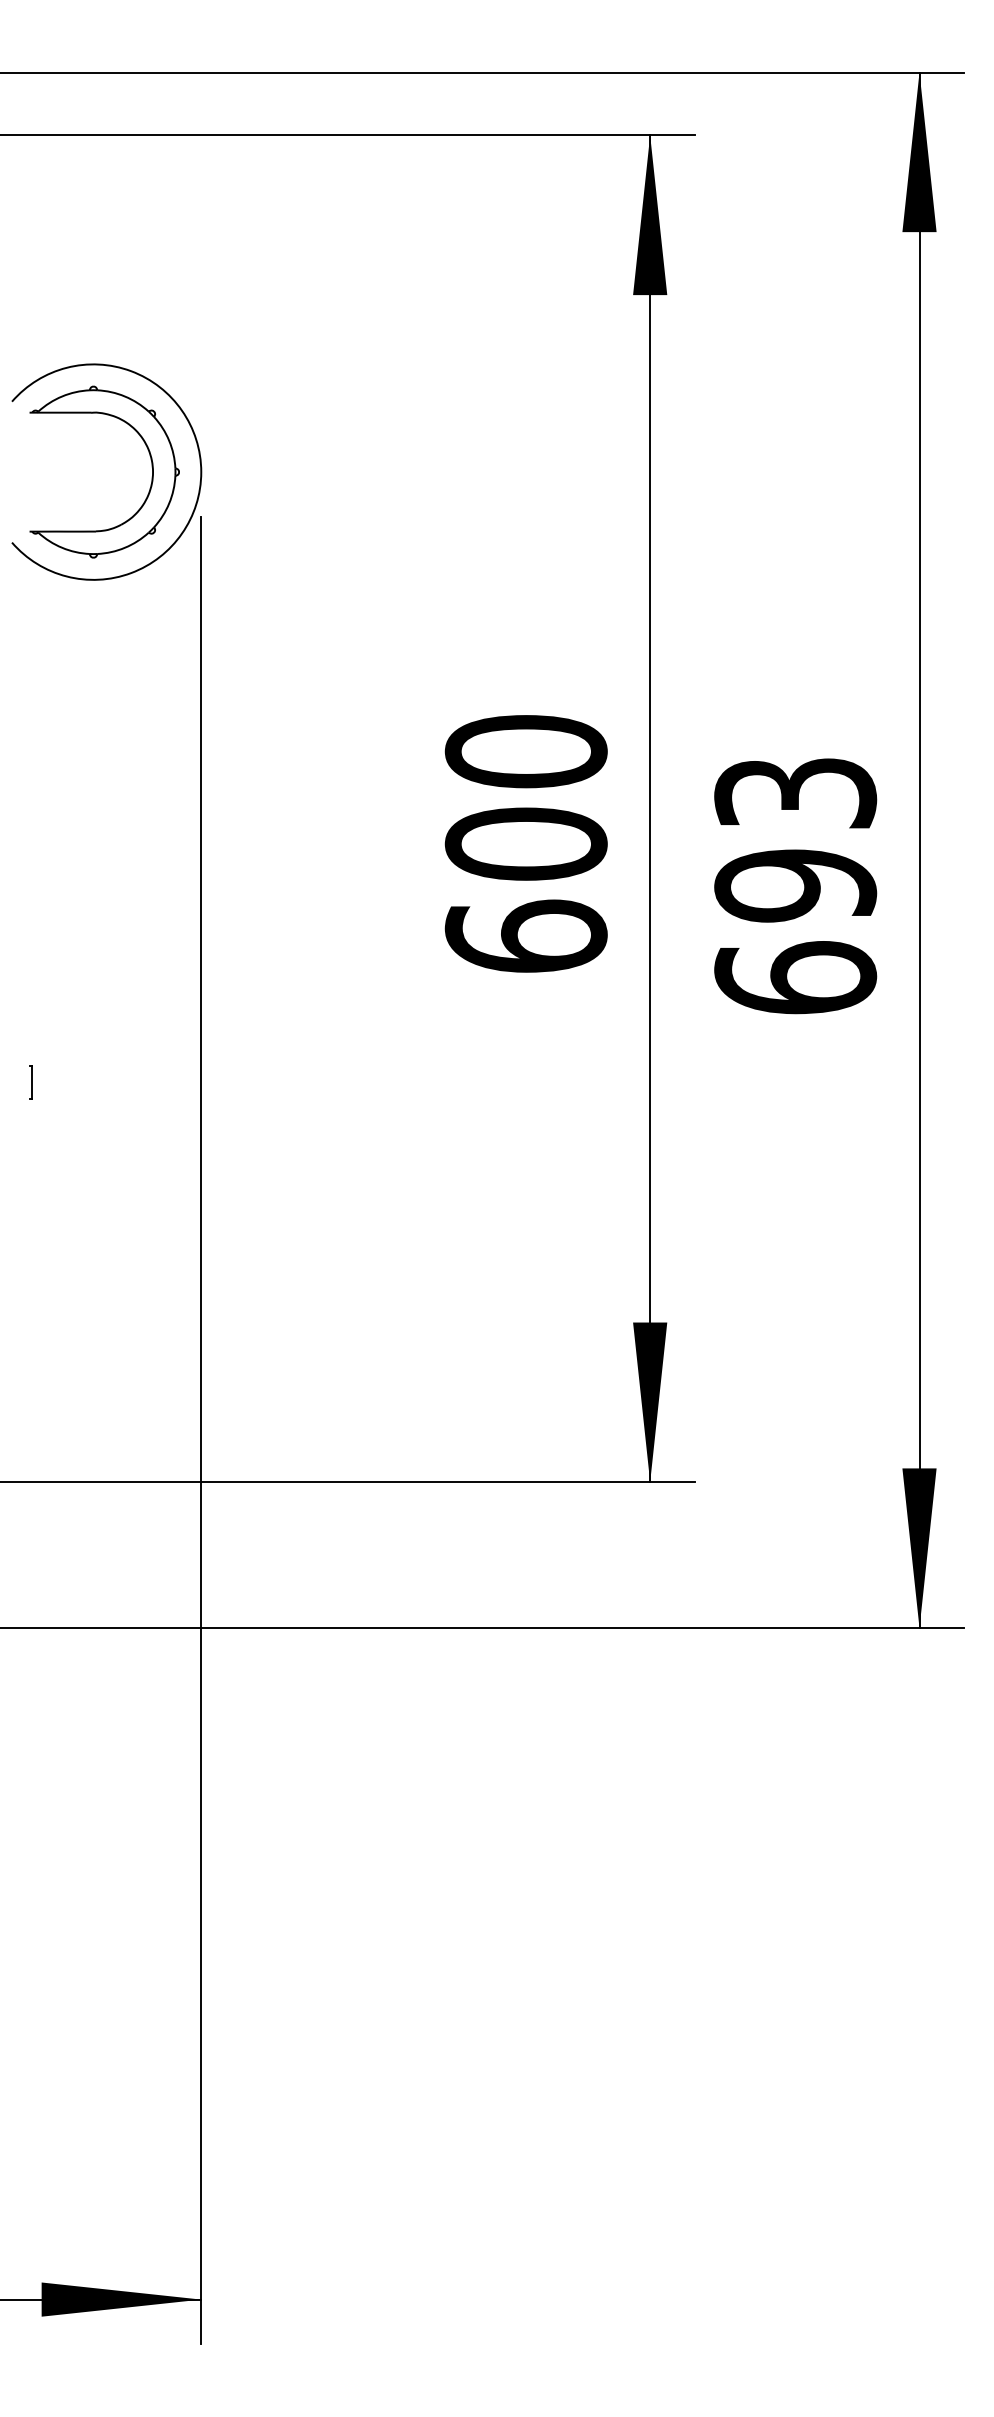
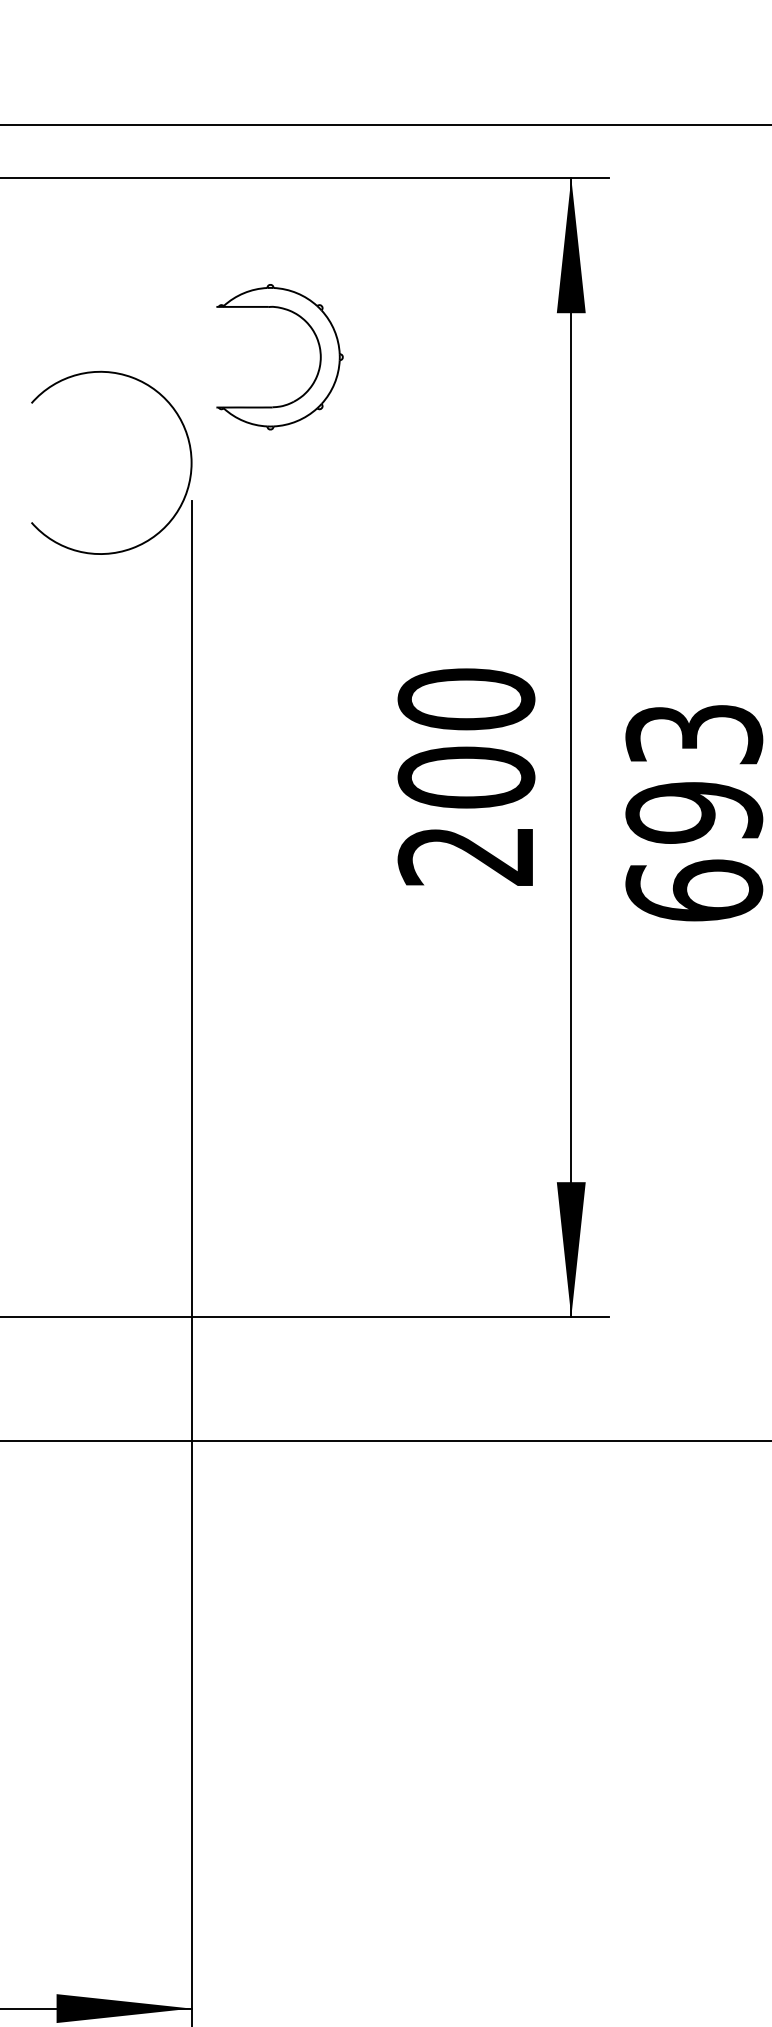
part: (151, 467) -> (319, 353), moved
text: (525, 935) -> (465, 854), 600 -> 200
part: (30, 1082) -> (47, 979), removed

